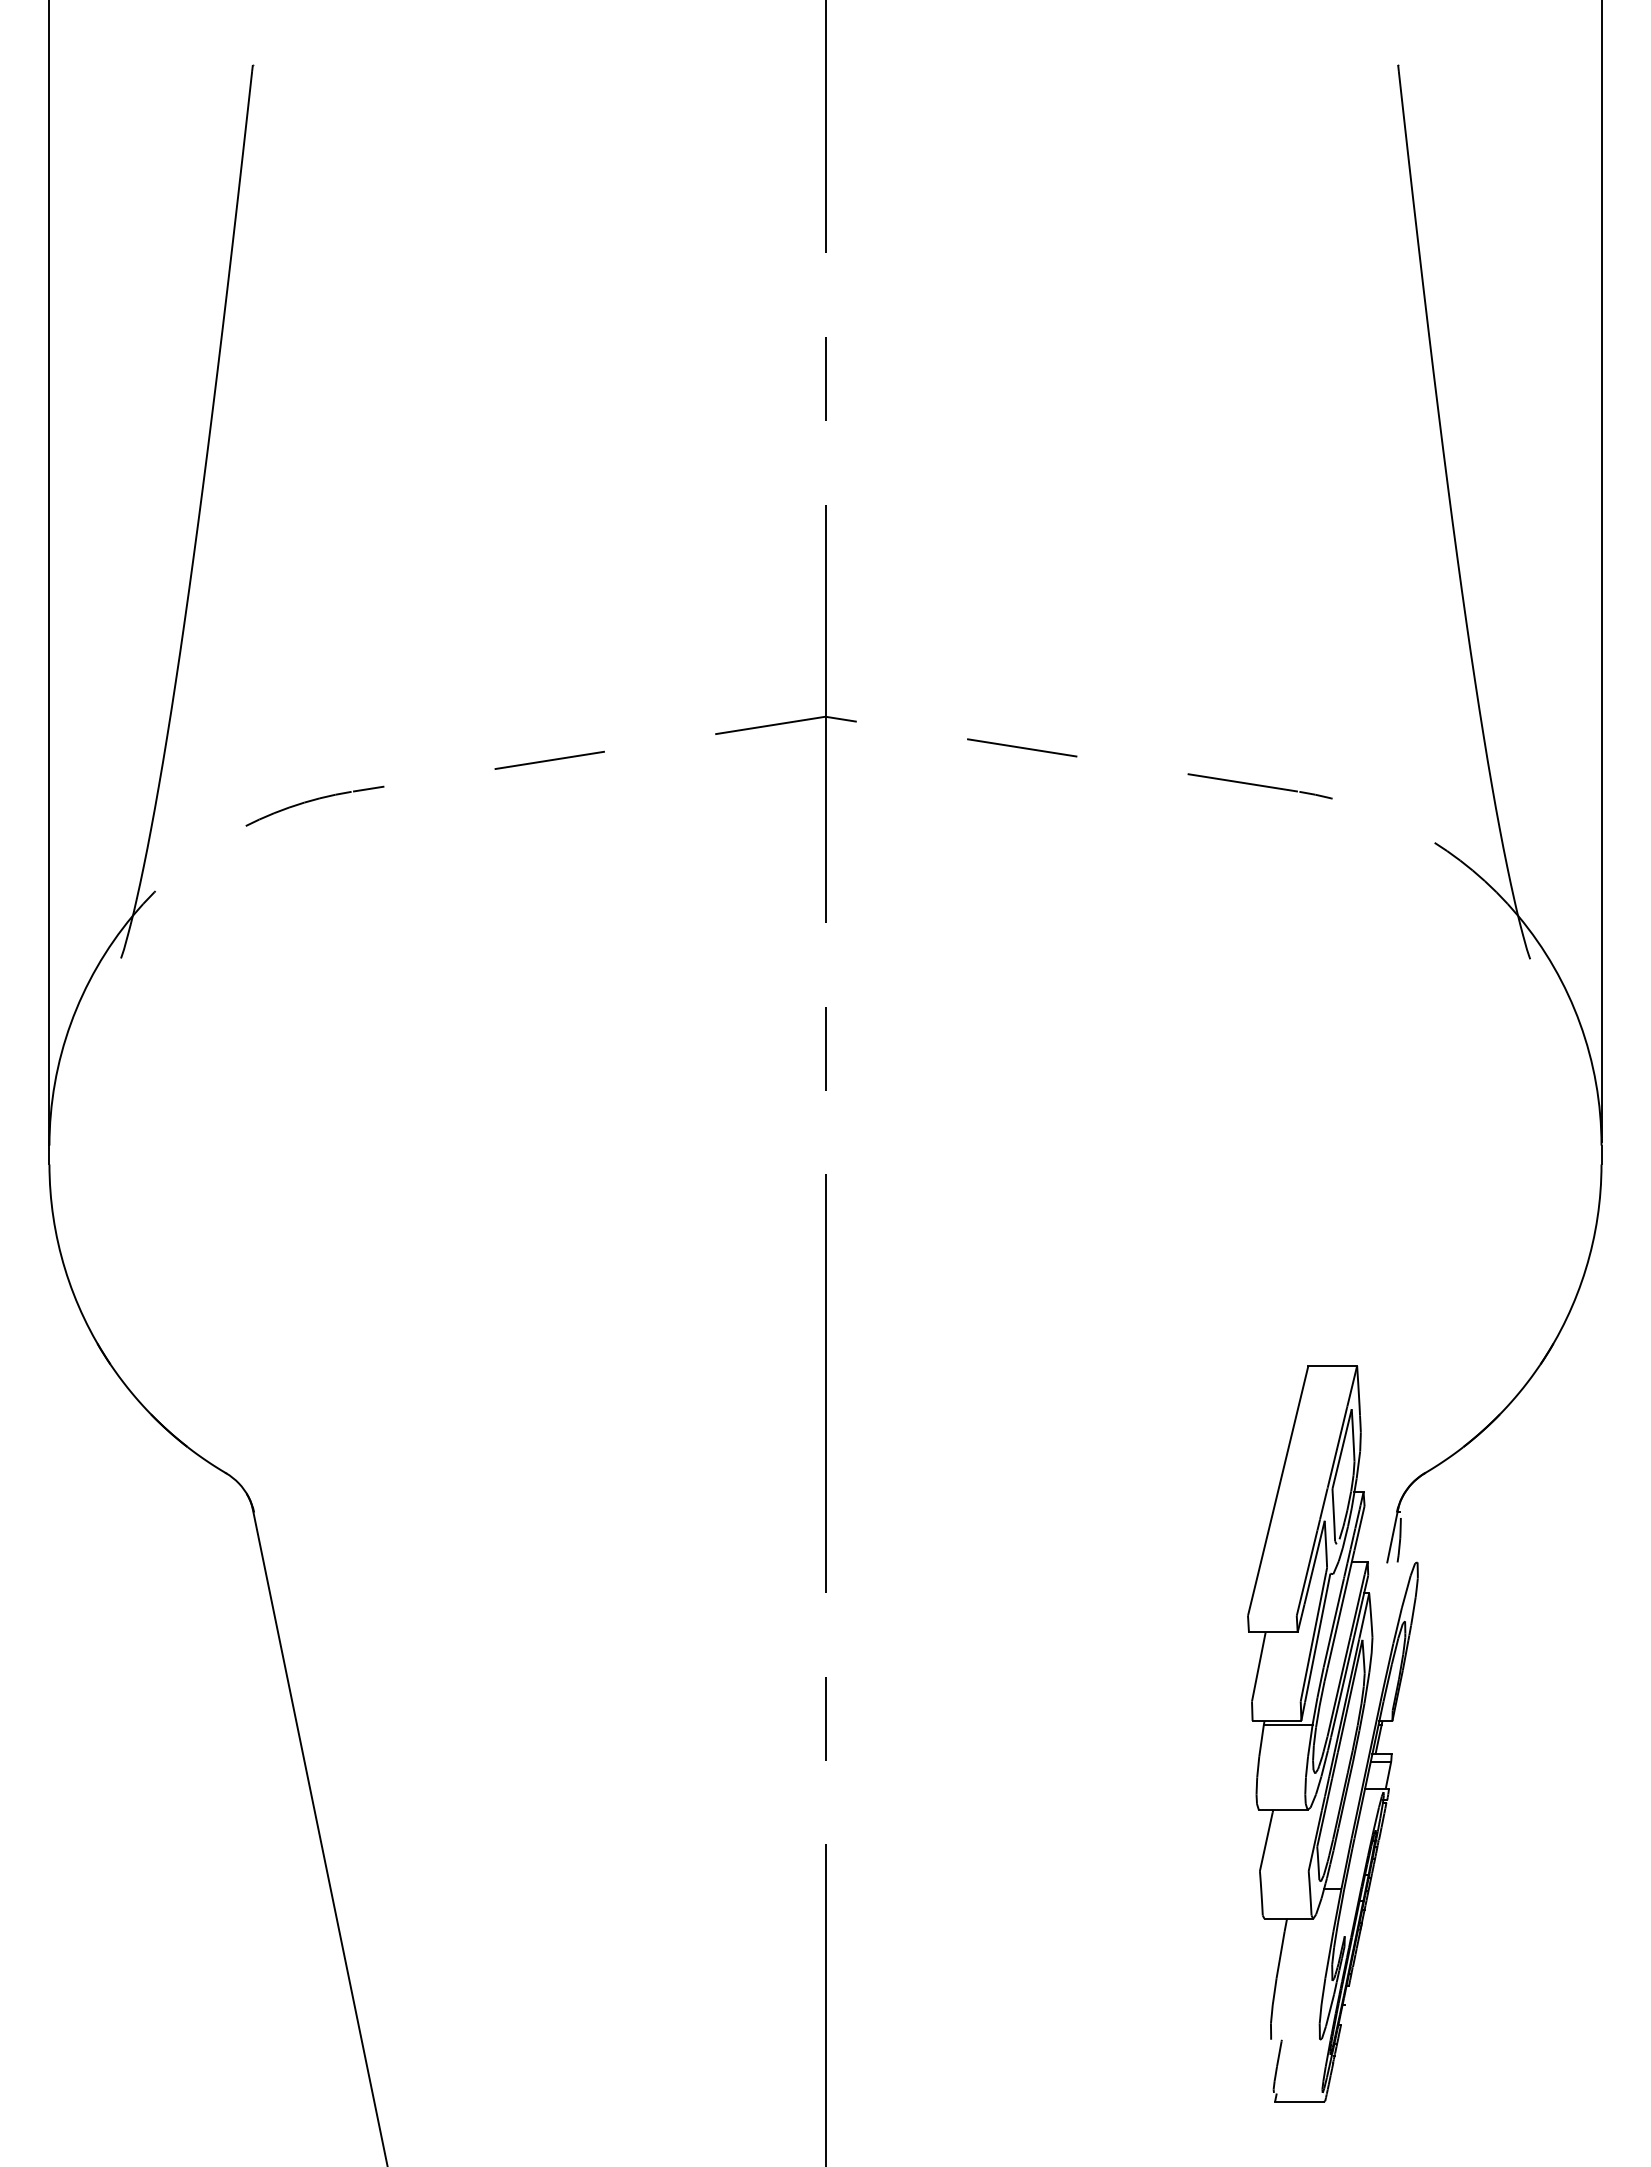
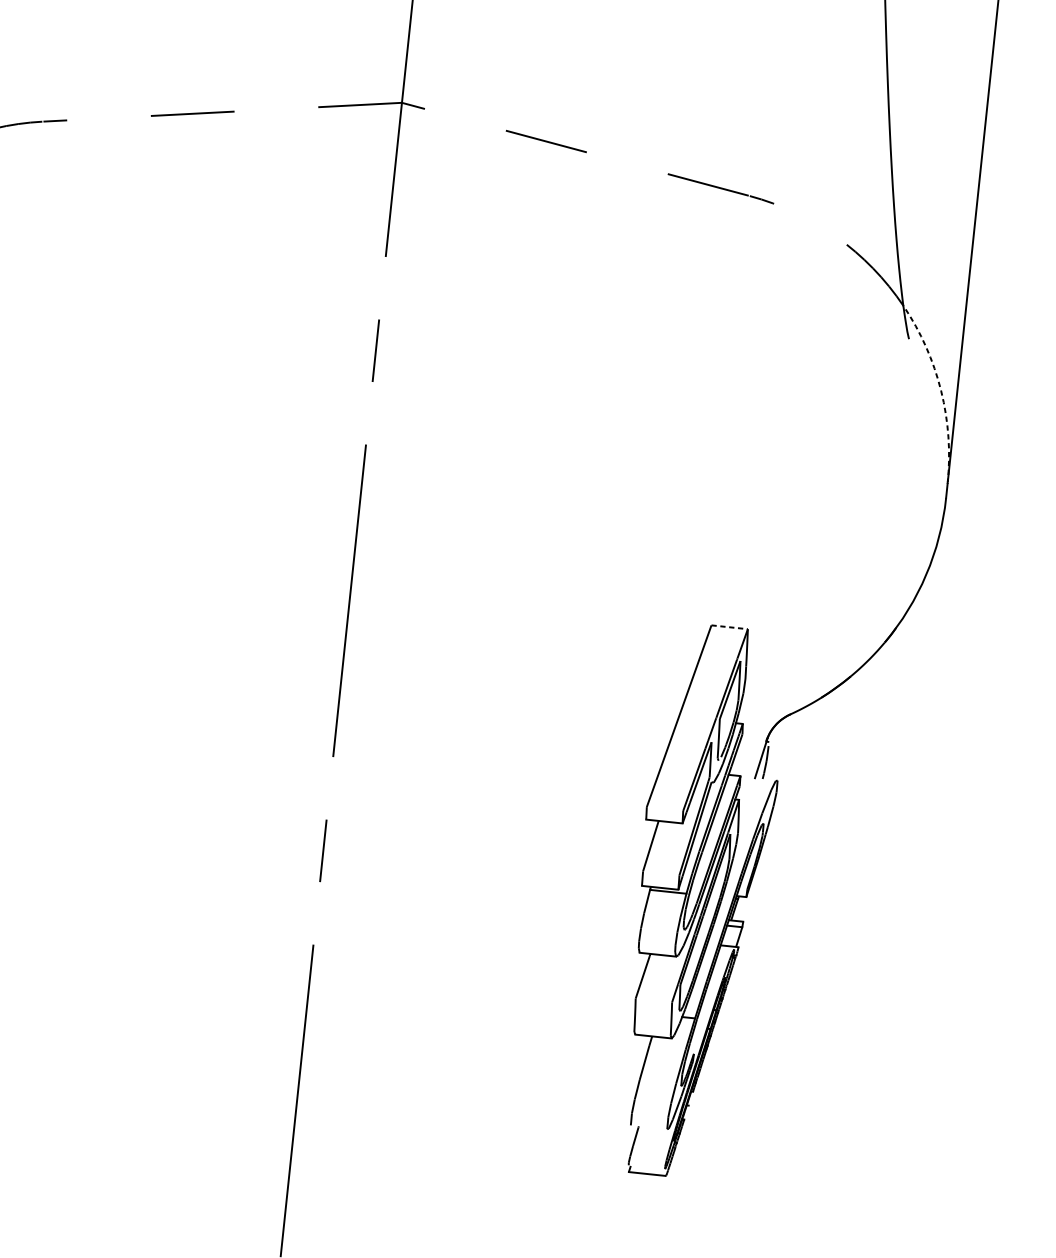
arc: (1580, 1023) -> (941, 391), solid -> dashed
line: (1333, 1365) -> (730, 626), solid -> dashed

